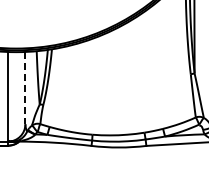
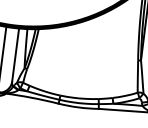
line: (25, 88) -> (15, 55), dashed -> solid

